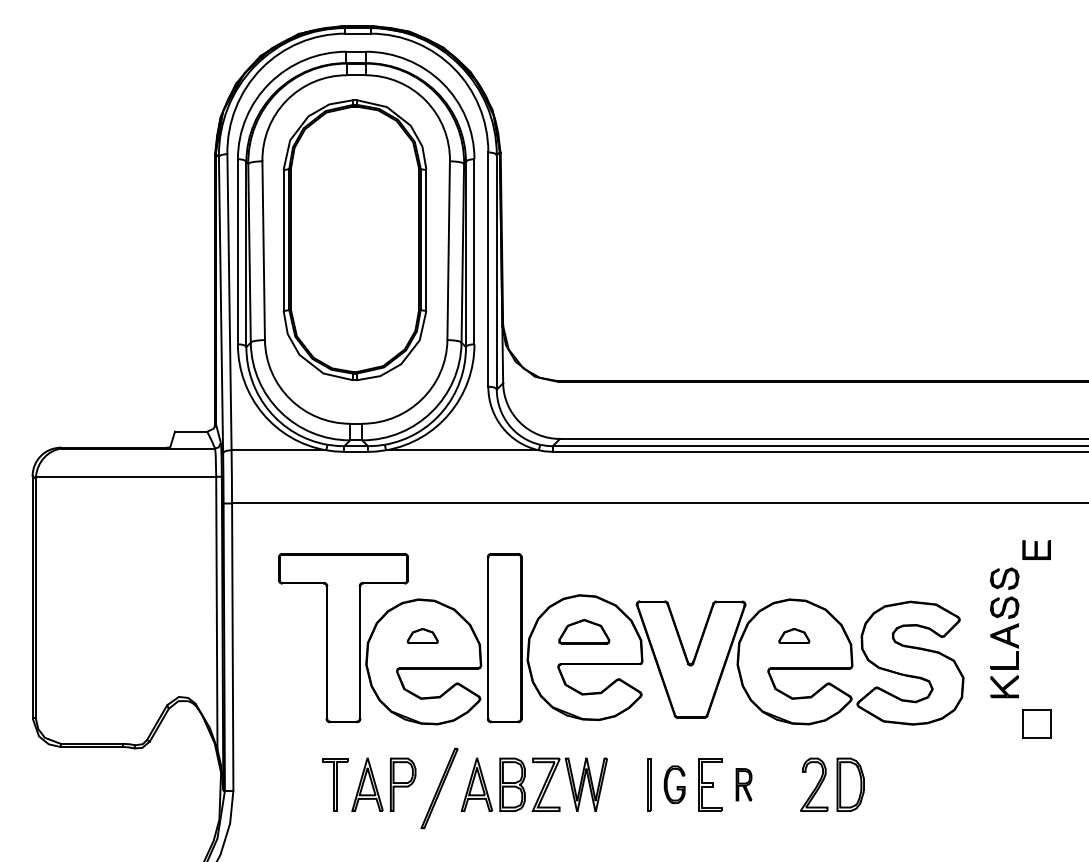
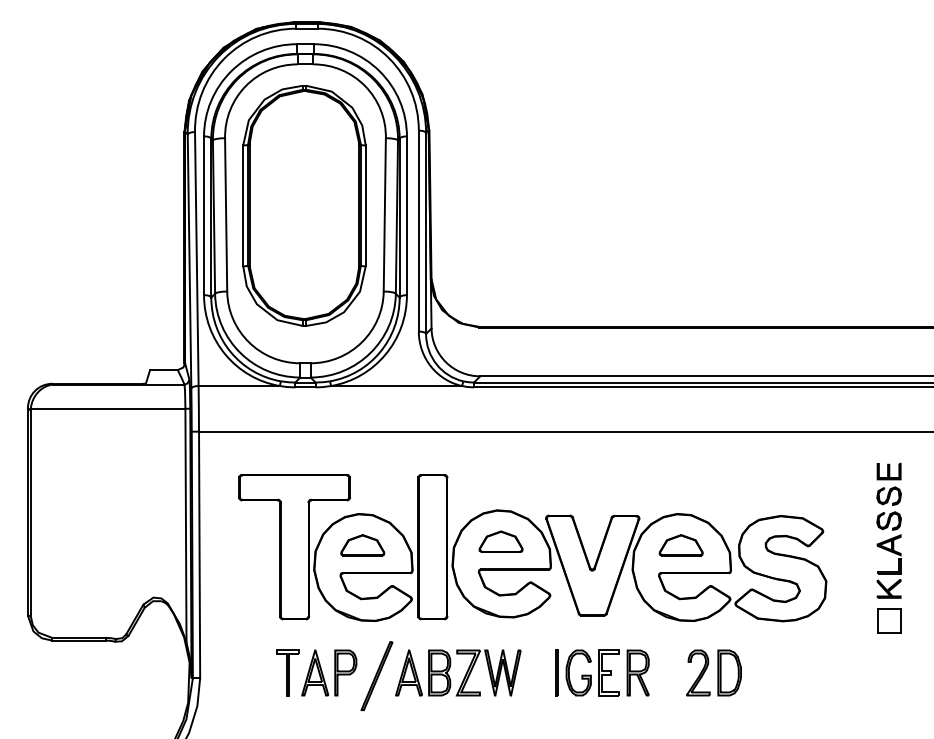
part: (1004, 632) -> (888, 542), moved
part: (422, 635) -> (362, 544), size x1.67
part: (794, 635) -> (681, 544), size x1.67
part: (674, 784) -> (578, 672), size x1.43
part: (743, 784) -> (637, 672), size x1.67

